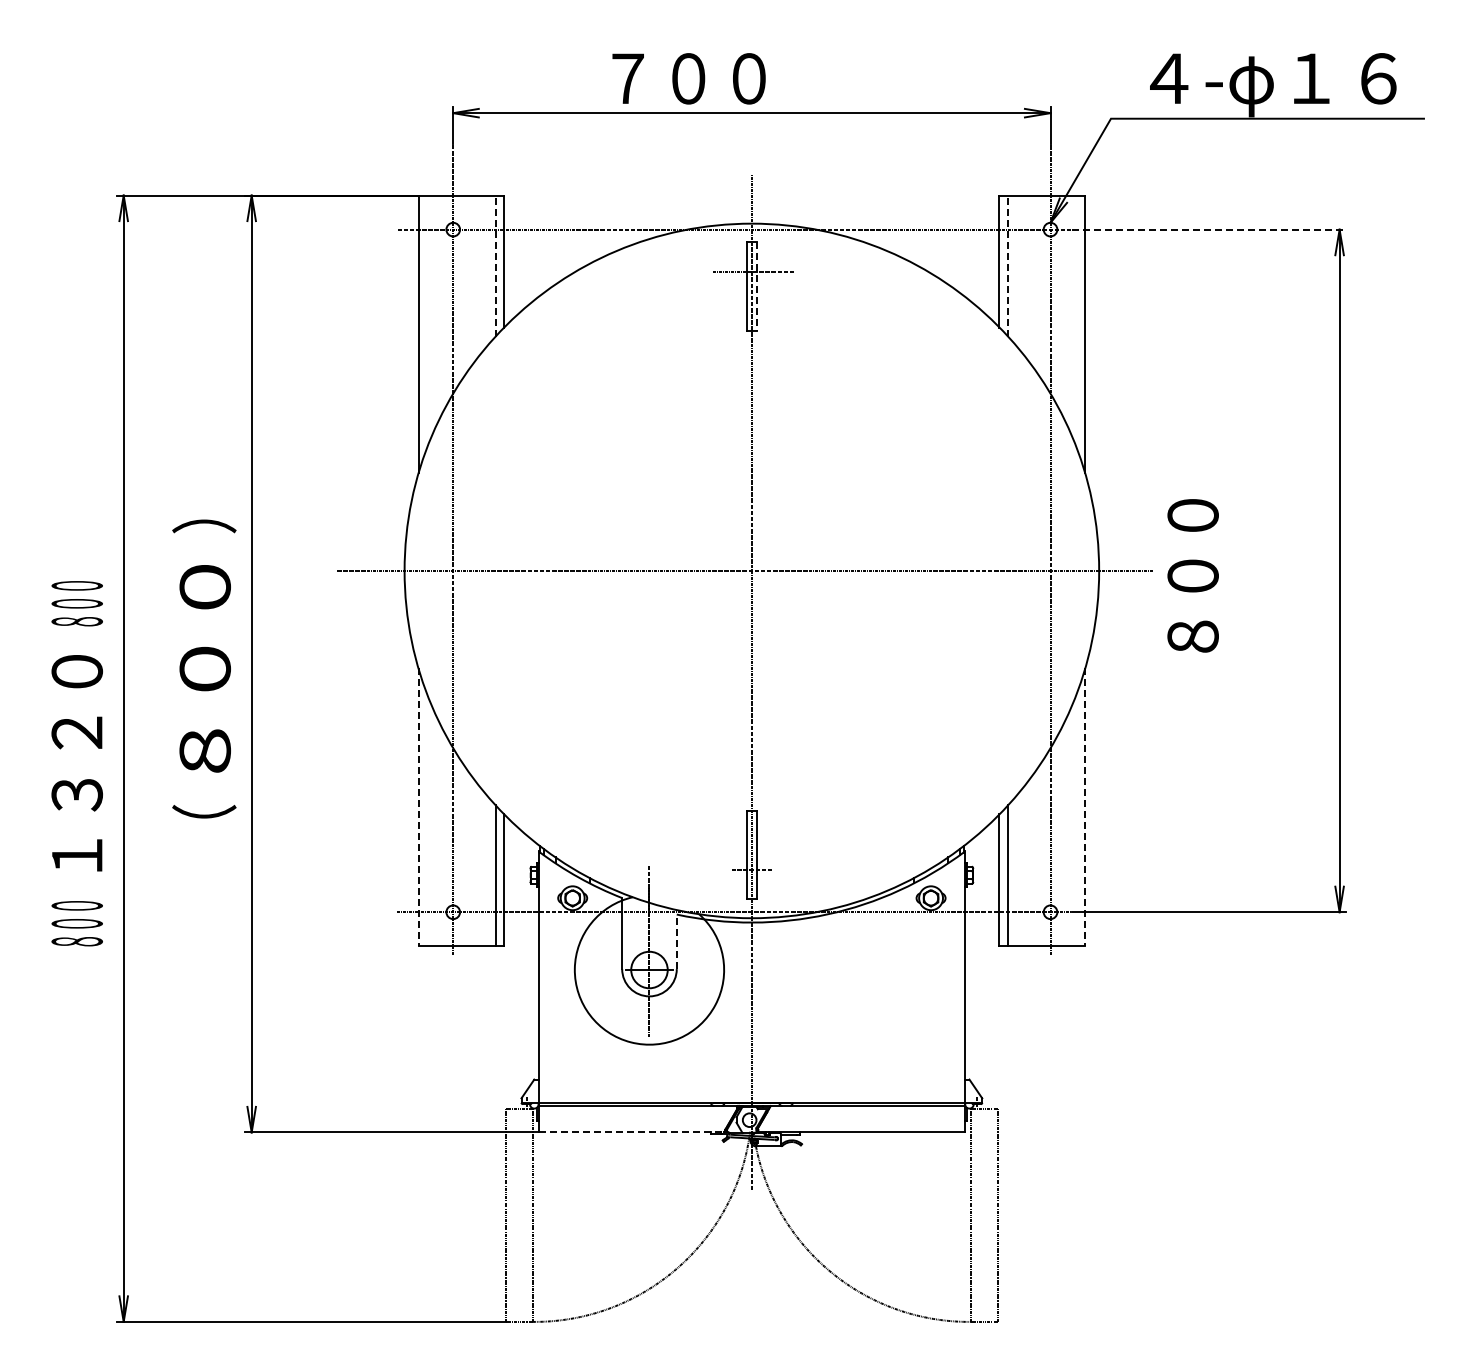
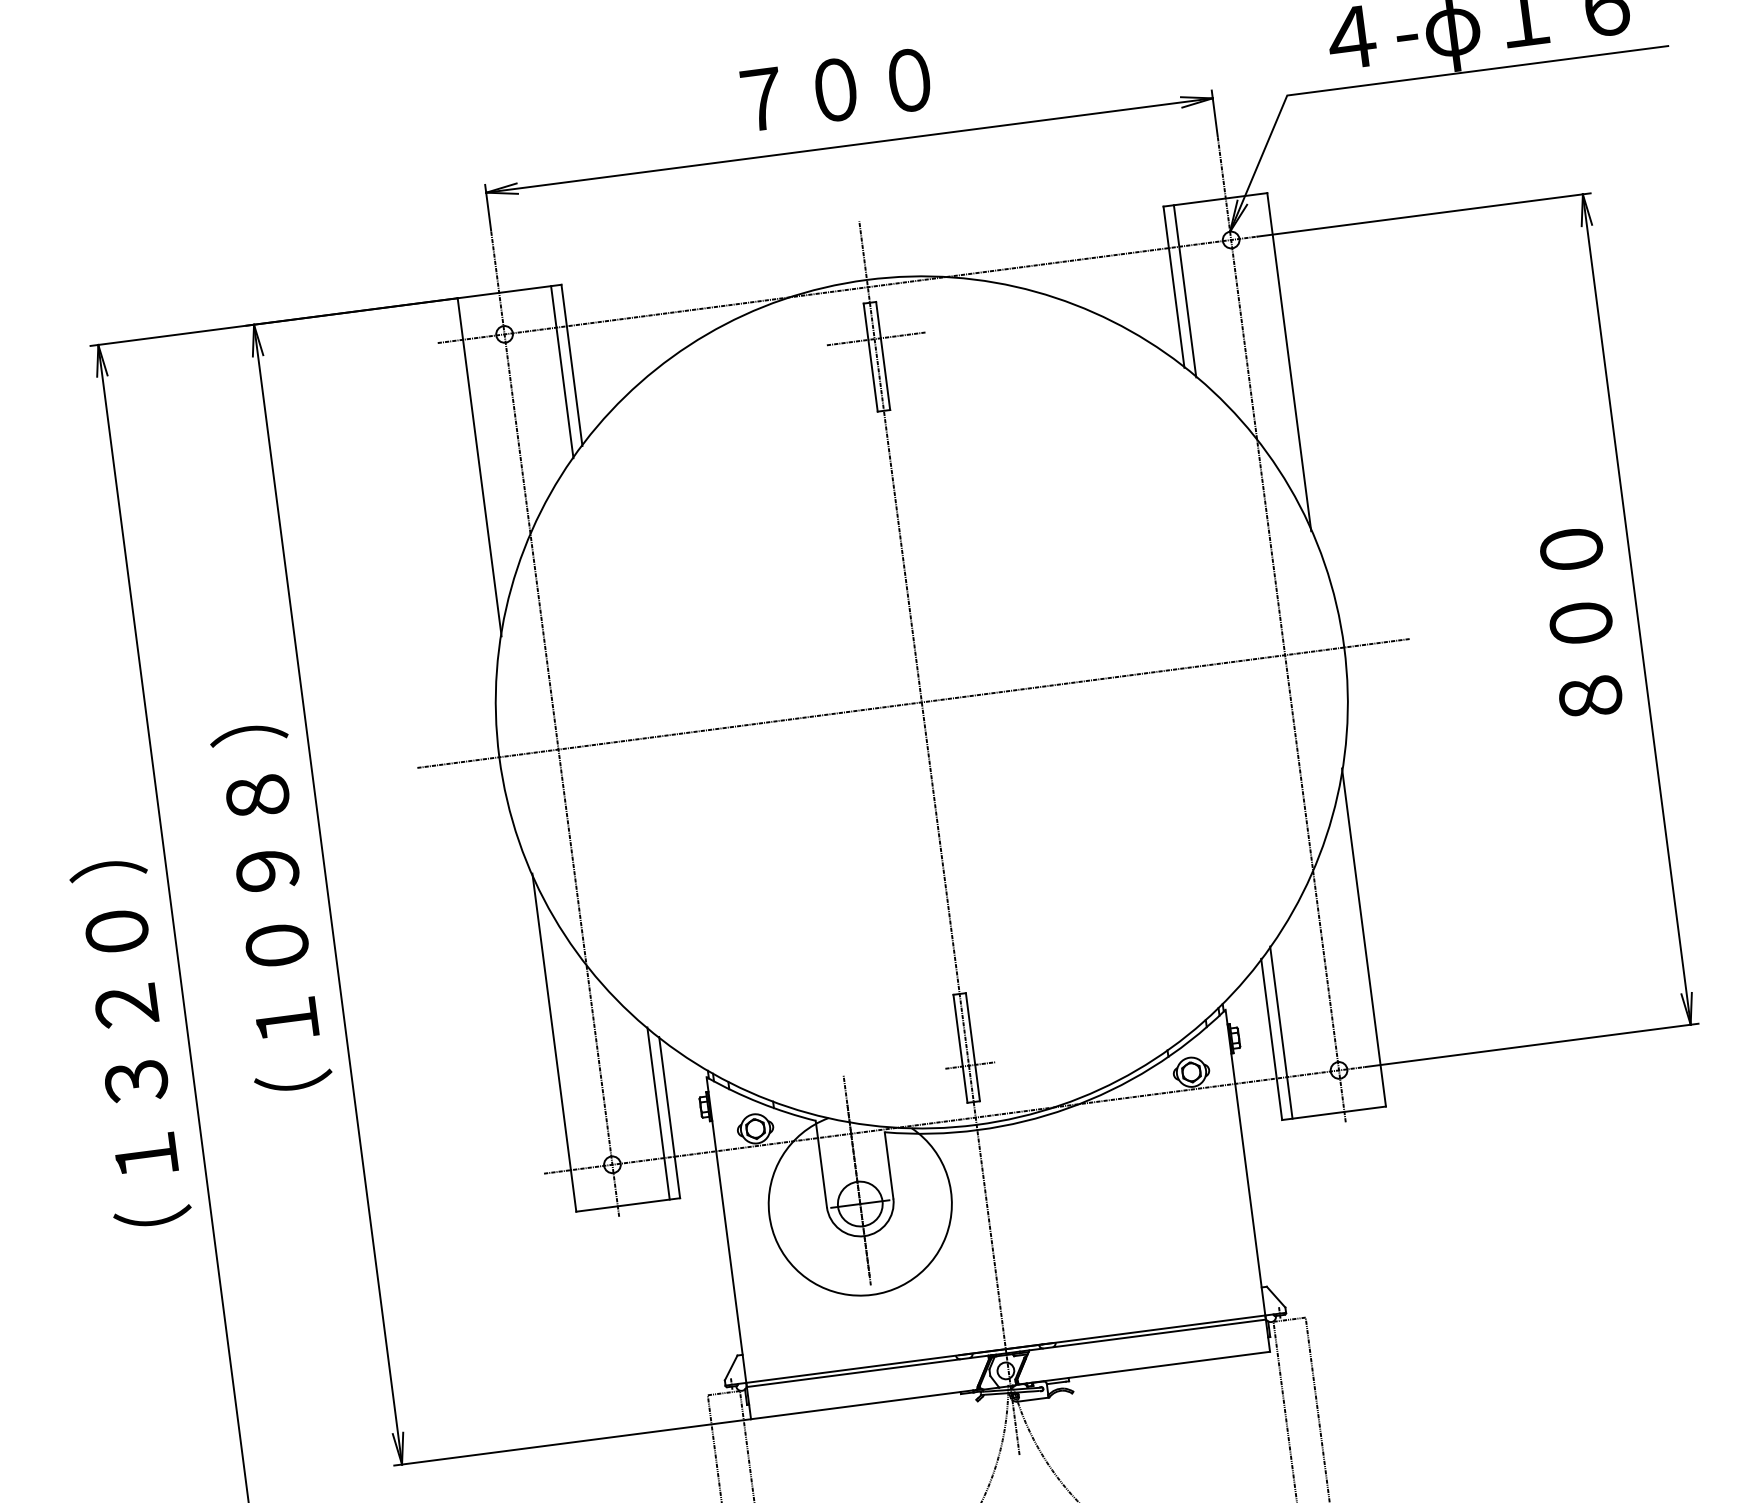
text: (688, 78) -> (835, 89), moved
line: (1209, 229) -> (1424, 214), dashed -> solid
line: (495, 266) -> (561, 372), dashed -> solid
line: (1007, 266) -> (1184, 291), dashed -> solid
line: (757, 287) -> (883, 356), dashed -> solid
text: (1192, 575) -> (1580, 622), moved
text: (76, 604) -> (105, 849), ８００ -> ）
text: (204, 668) -> (271, 907), ８００ -> １０９８
line: (419, 807) -> (554, 1042), dashed -> solid
line: (1084, 807) -> (1363, 937), dashed -> solid
text: (76, 922) -> (155, 1236), ８００ -> （
line: (676, 941) -> (888, 1165), dashed -> solid
line: (632, 1132) -> (865, 1404), dashed -> solid

